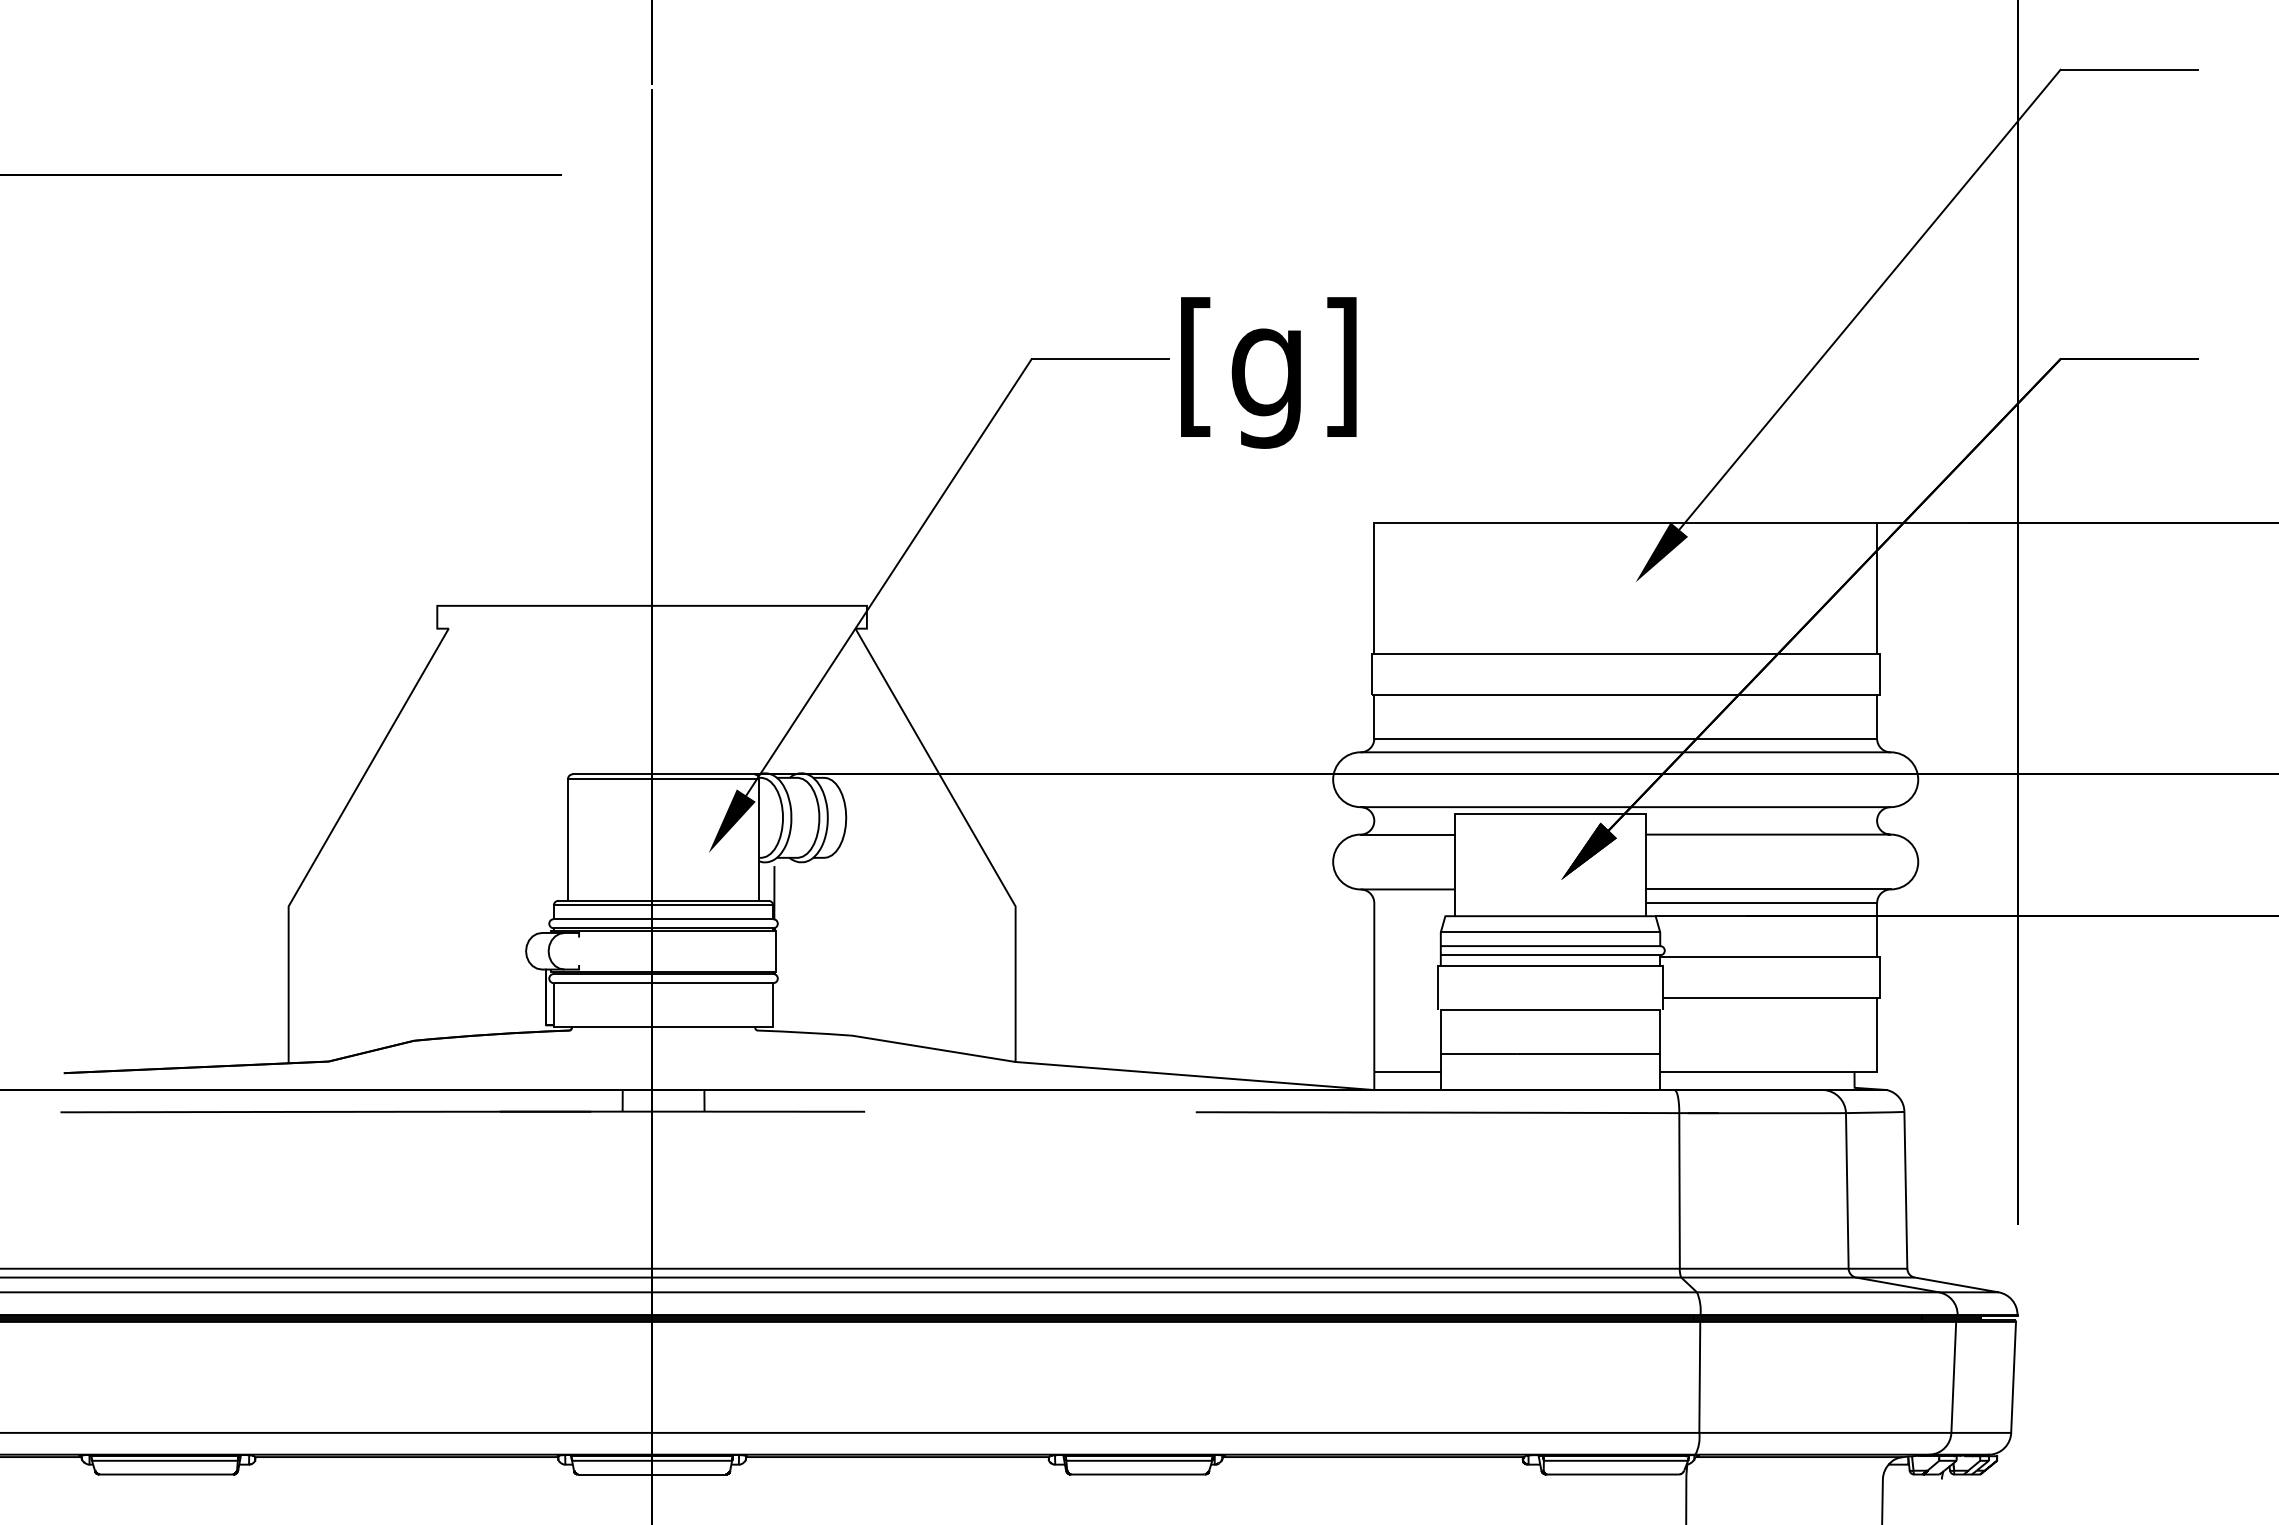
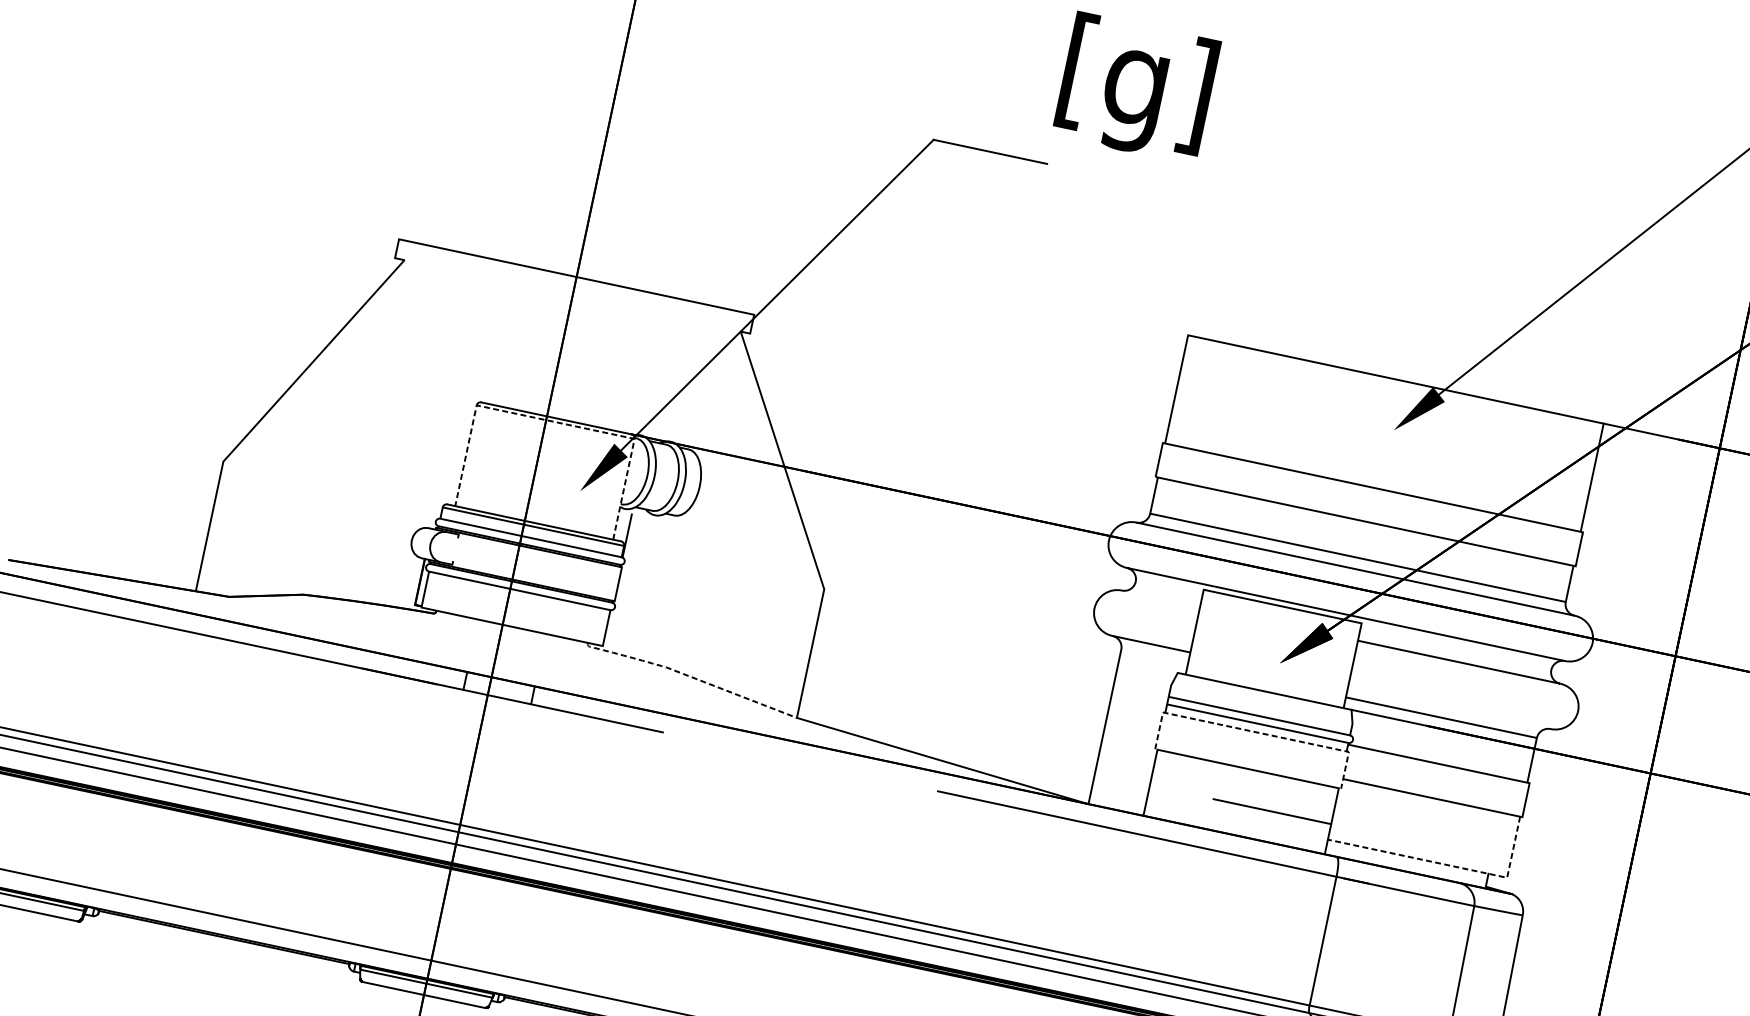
text: (1268, 372) -> (1136, 88), moved
line: (663, 779) -> (555, 422), solid -> dashed
line: (1407, 834) -> (1160, 598), removed
line: (1768, 889) -> (1449, 707), removed
line: (1550, 932) -> (1261, 704), removed
line: (1551, 965) -> (1256, 732), solid -> dashed
line: (876, 1039) -> (685, 674), solid -> dashed
line: (1478, 1053) -> (1181, 792), removed
line: (1407, 1072) -> (1119, 795), removed
line: (1806, 1072) -> (1448, 865), solid -> dashed

